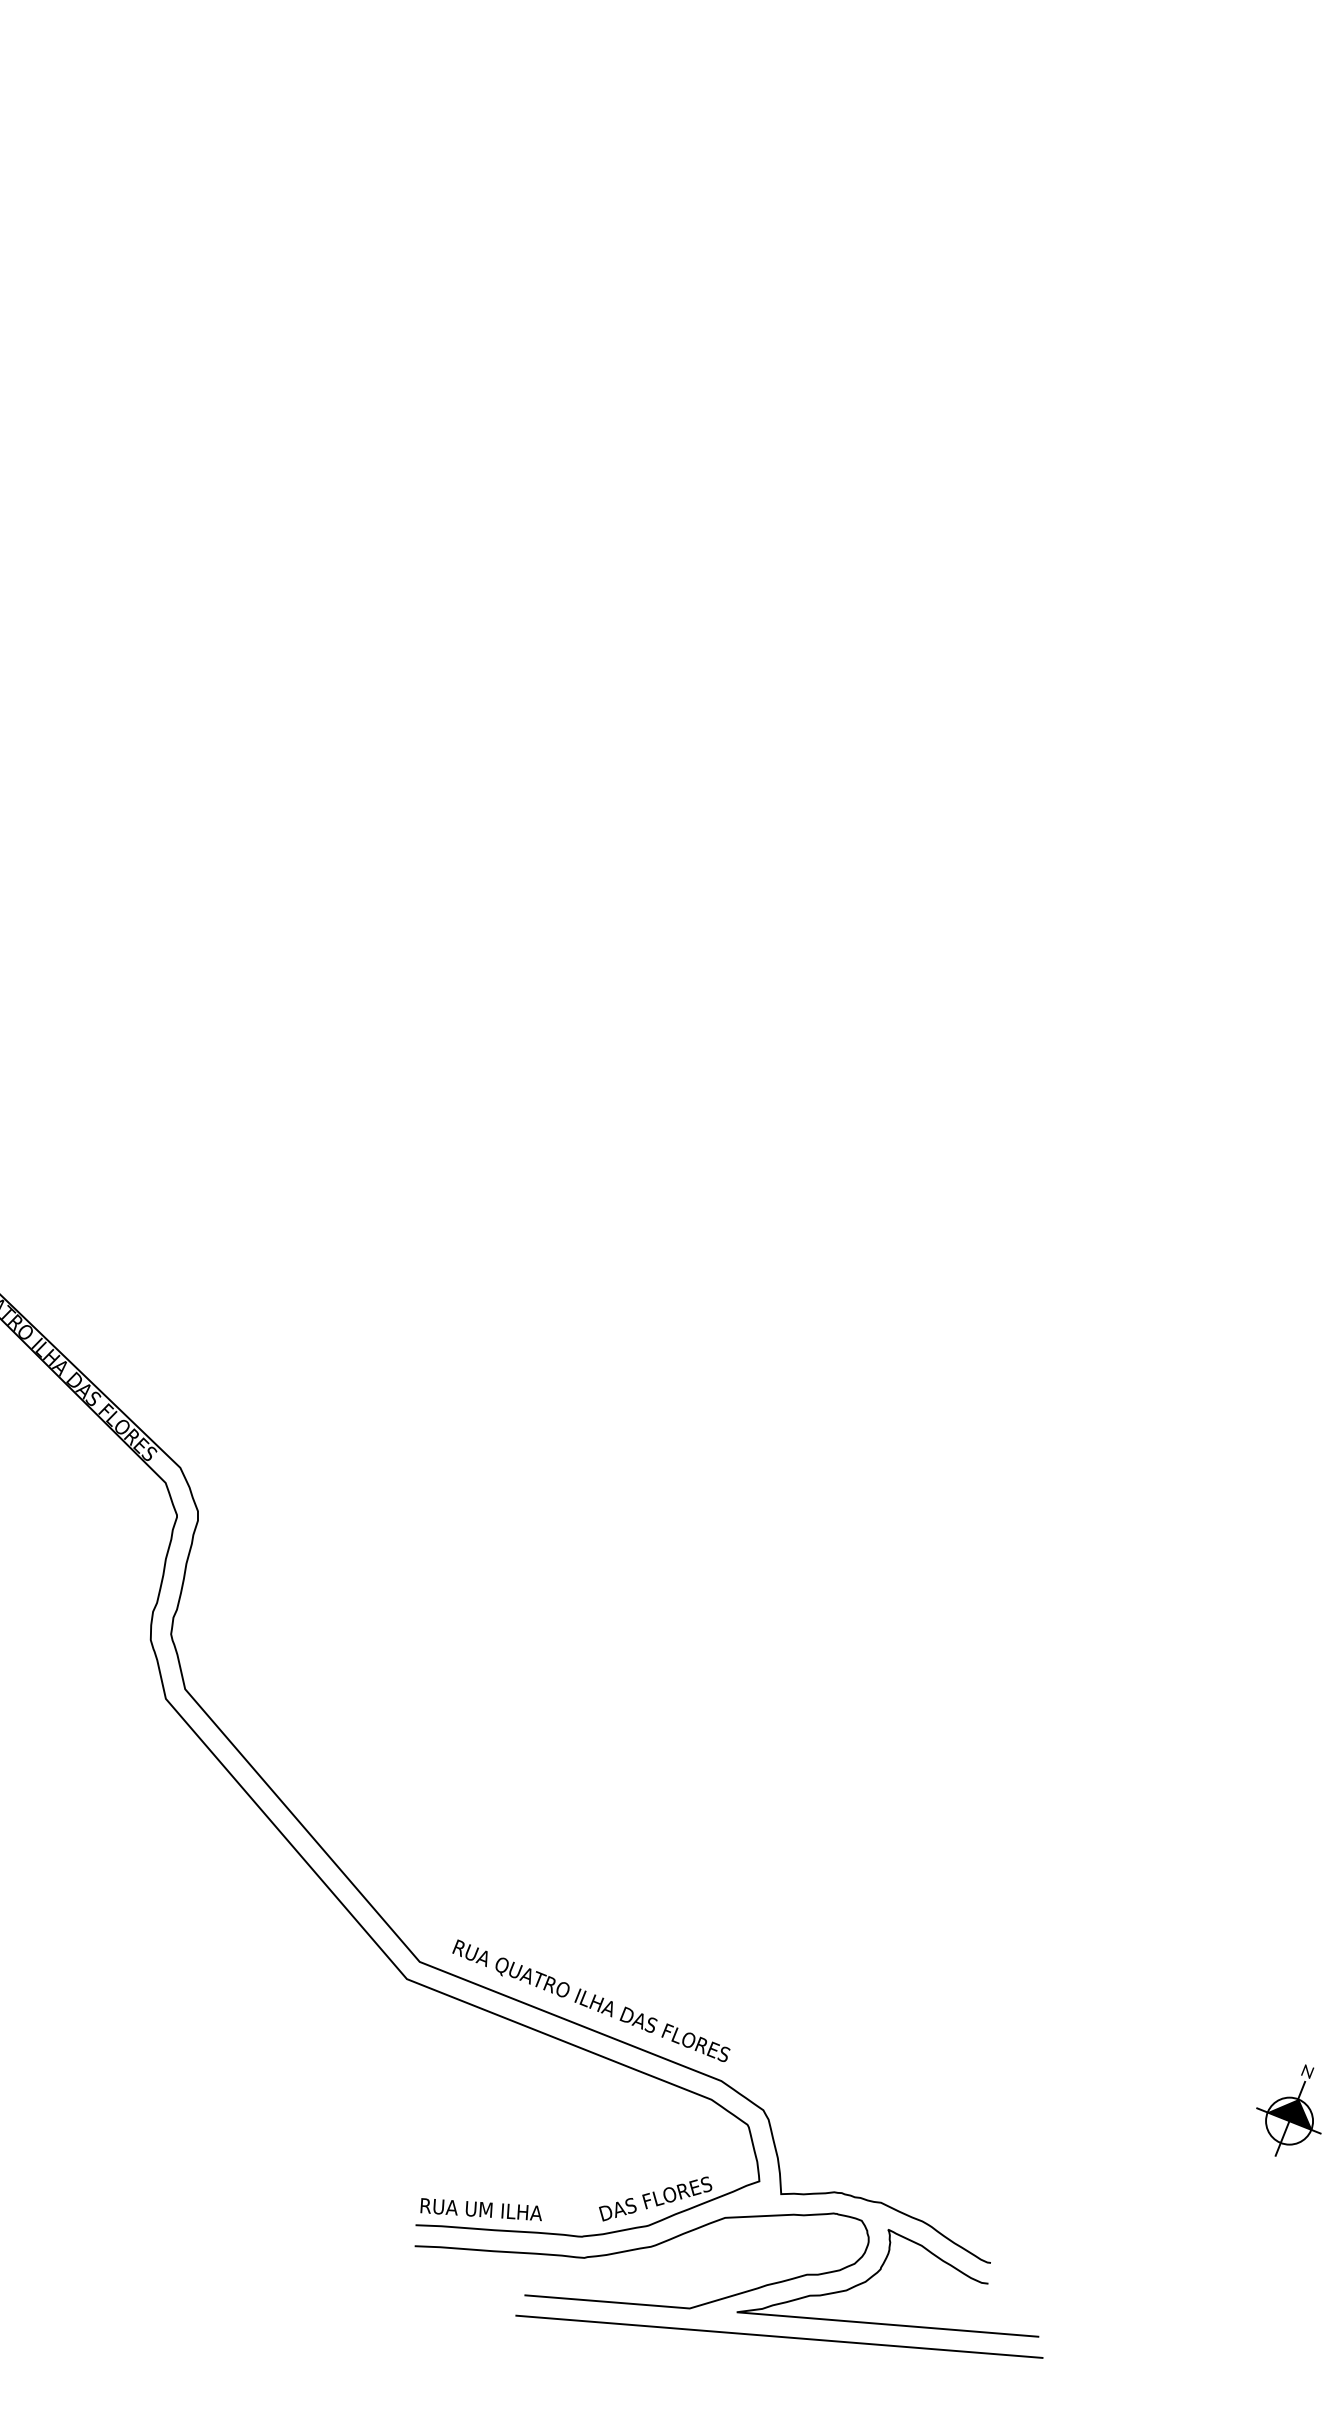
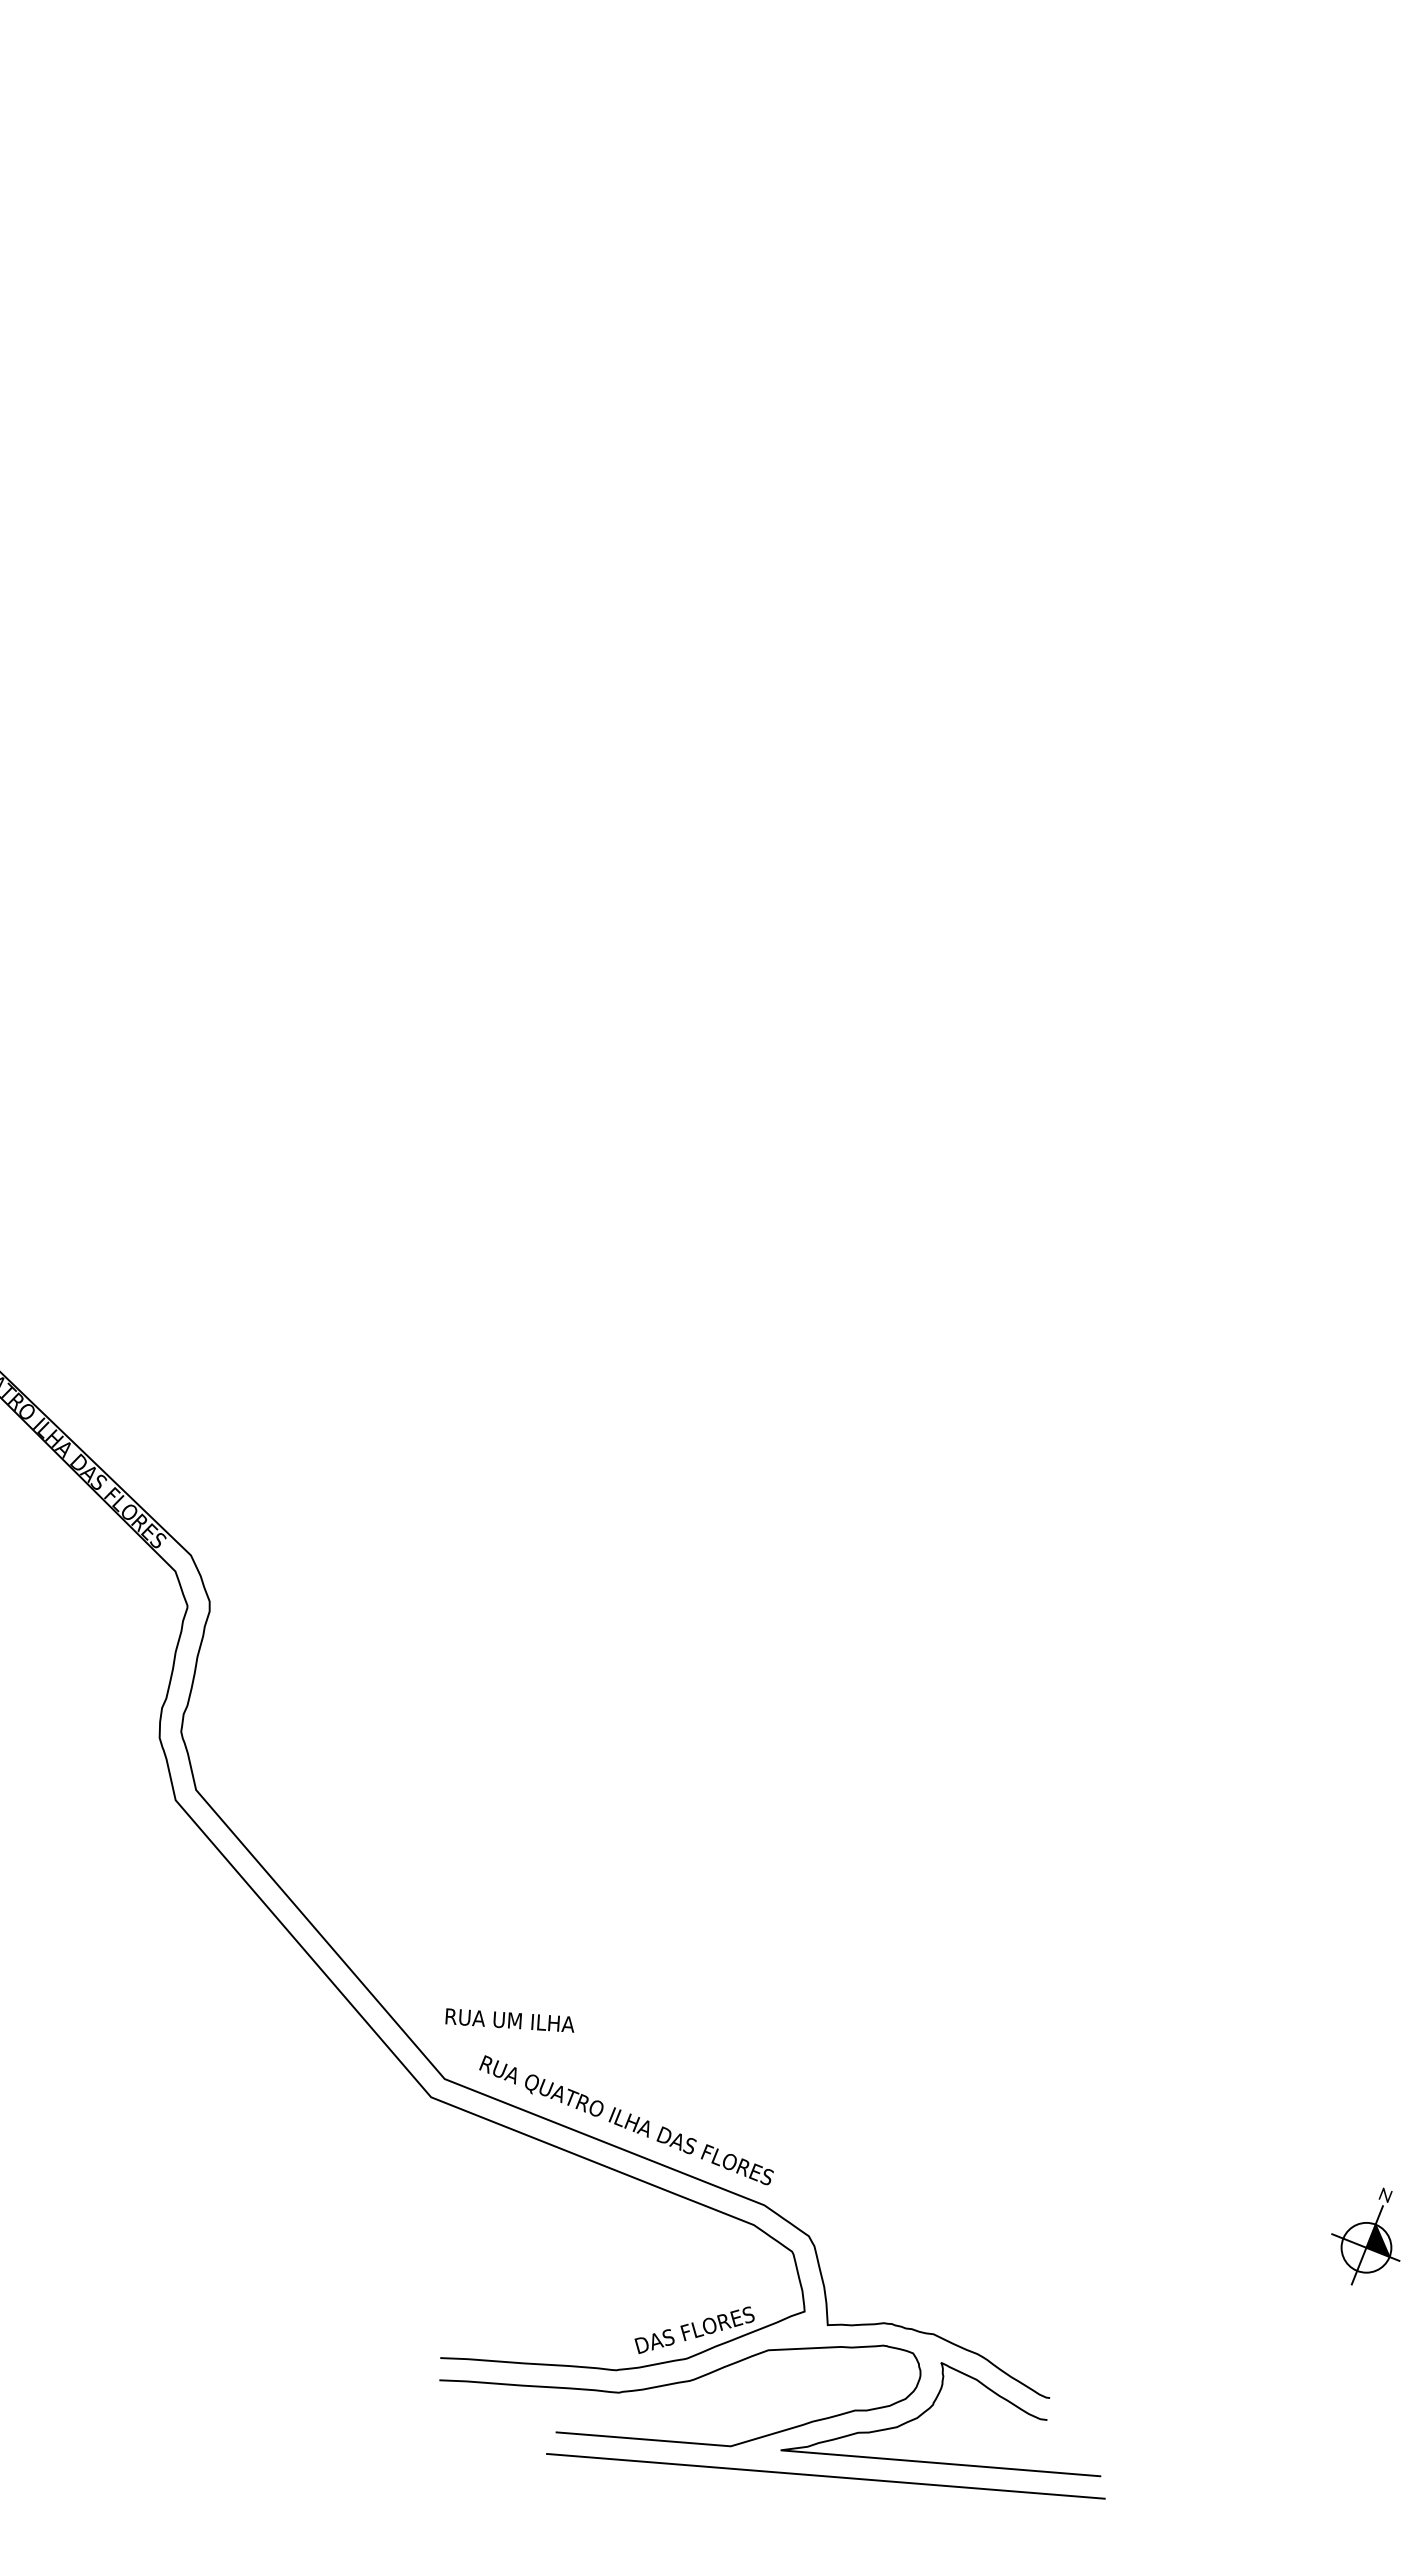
fill: (1282, 2109) -> (1359, 2235), removed
text: (480, 2209) -> (509, 2020), moved

